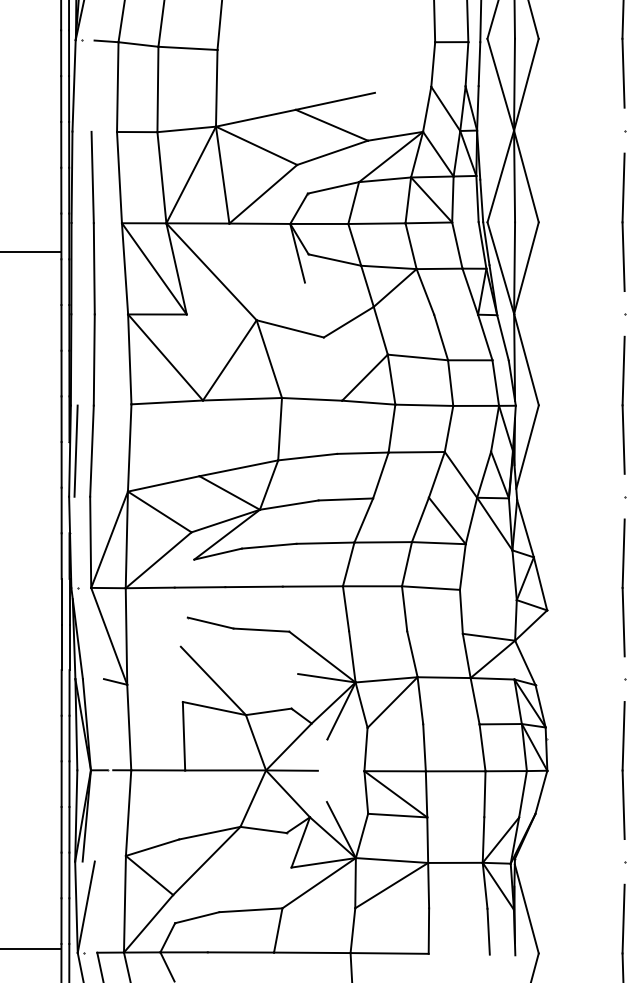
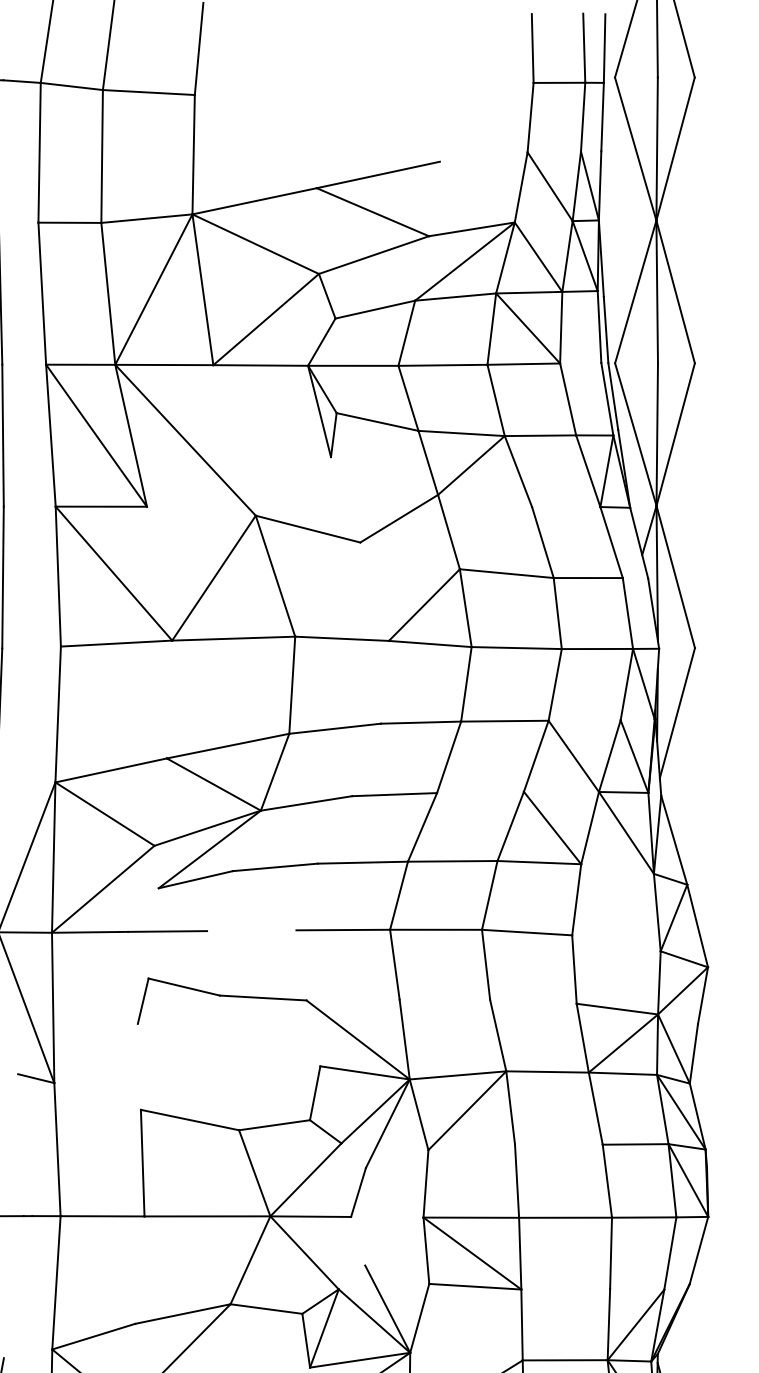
line: (253, 586) -> (250, 930), removed
line: (212, 680) -> (187, 1076), removed
line: (391, 860) -> (465, 1356), removed

